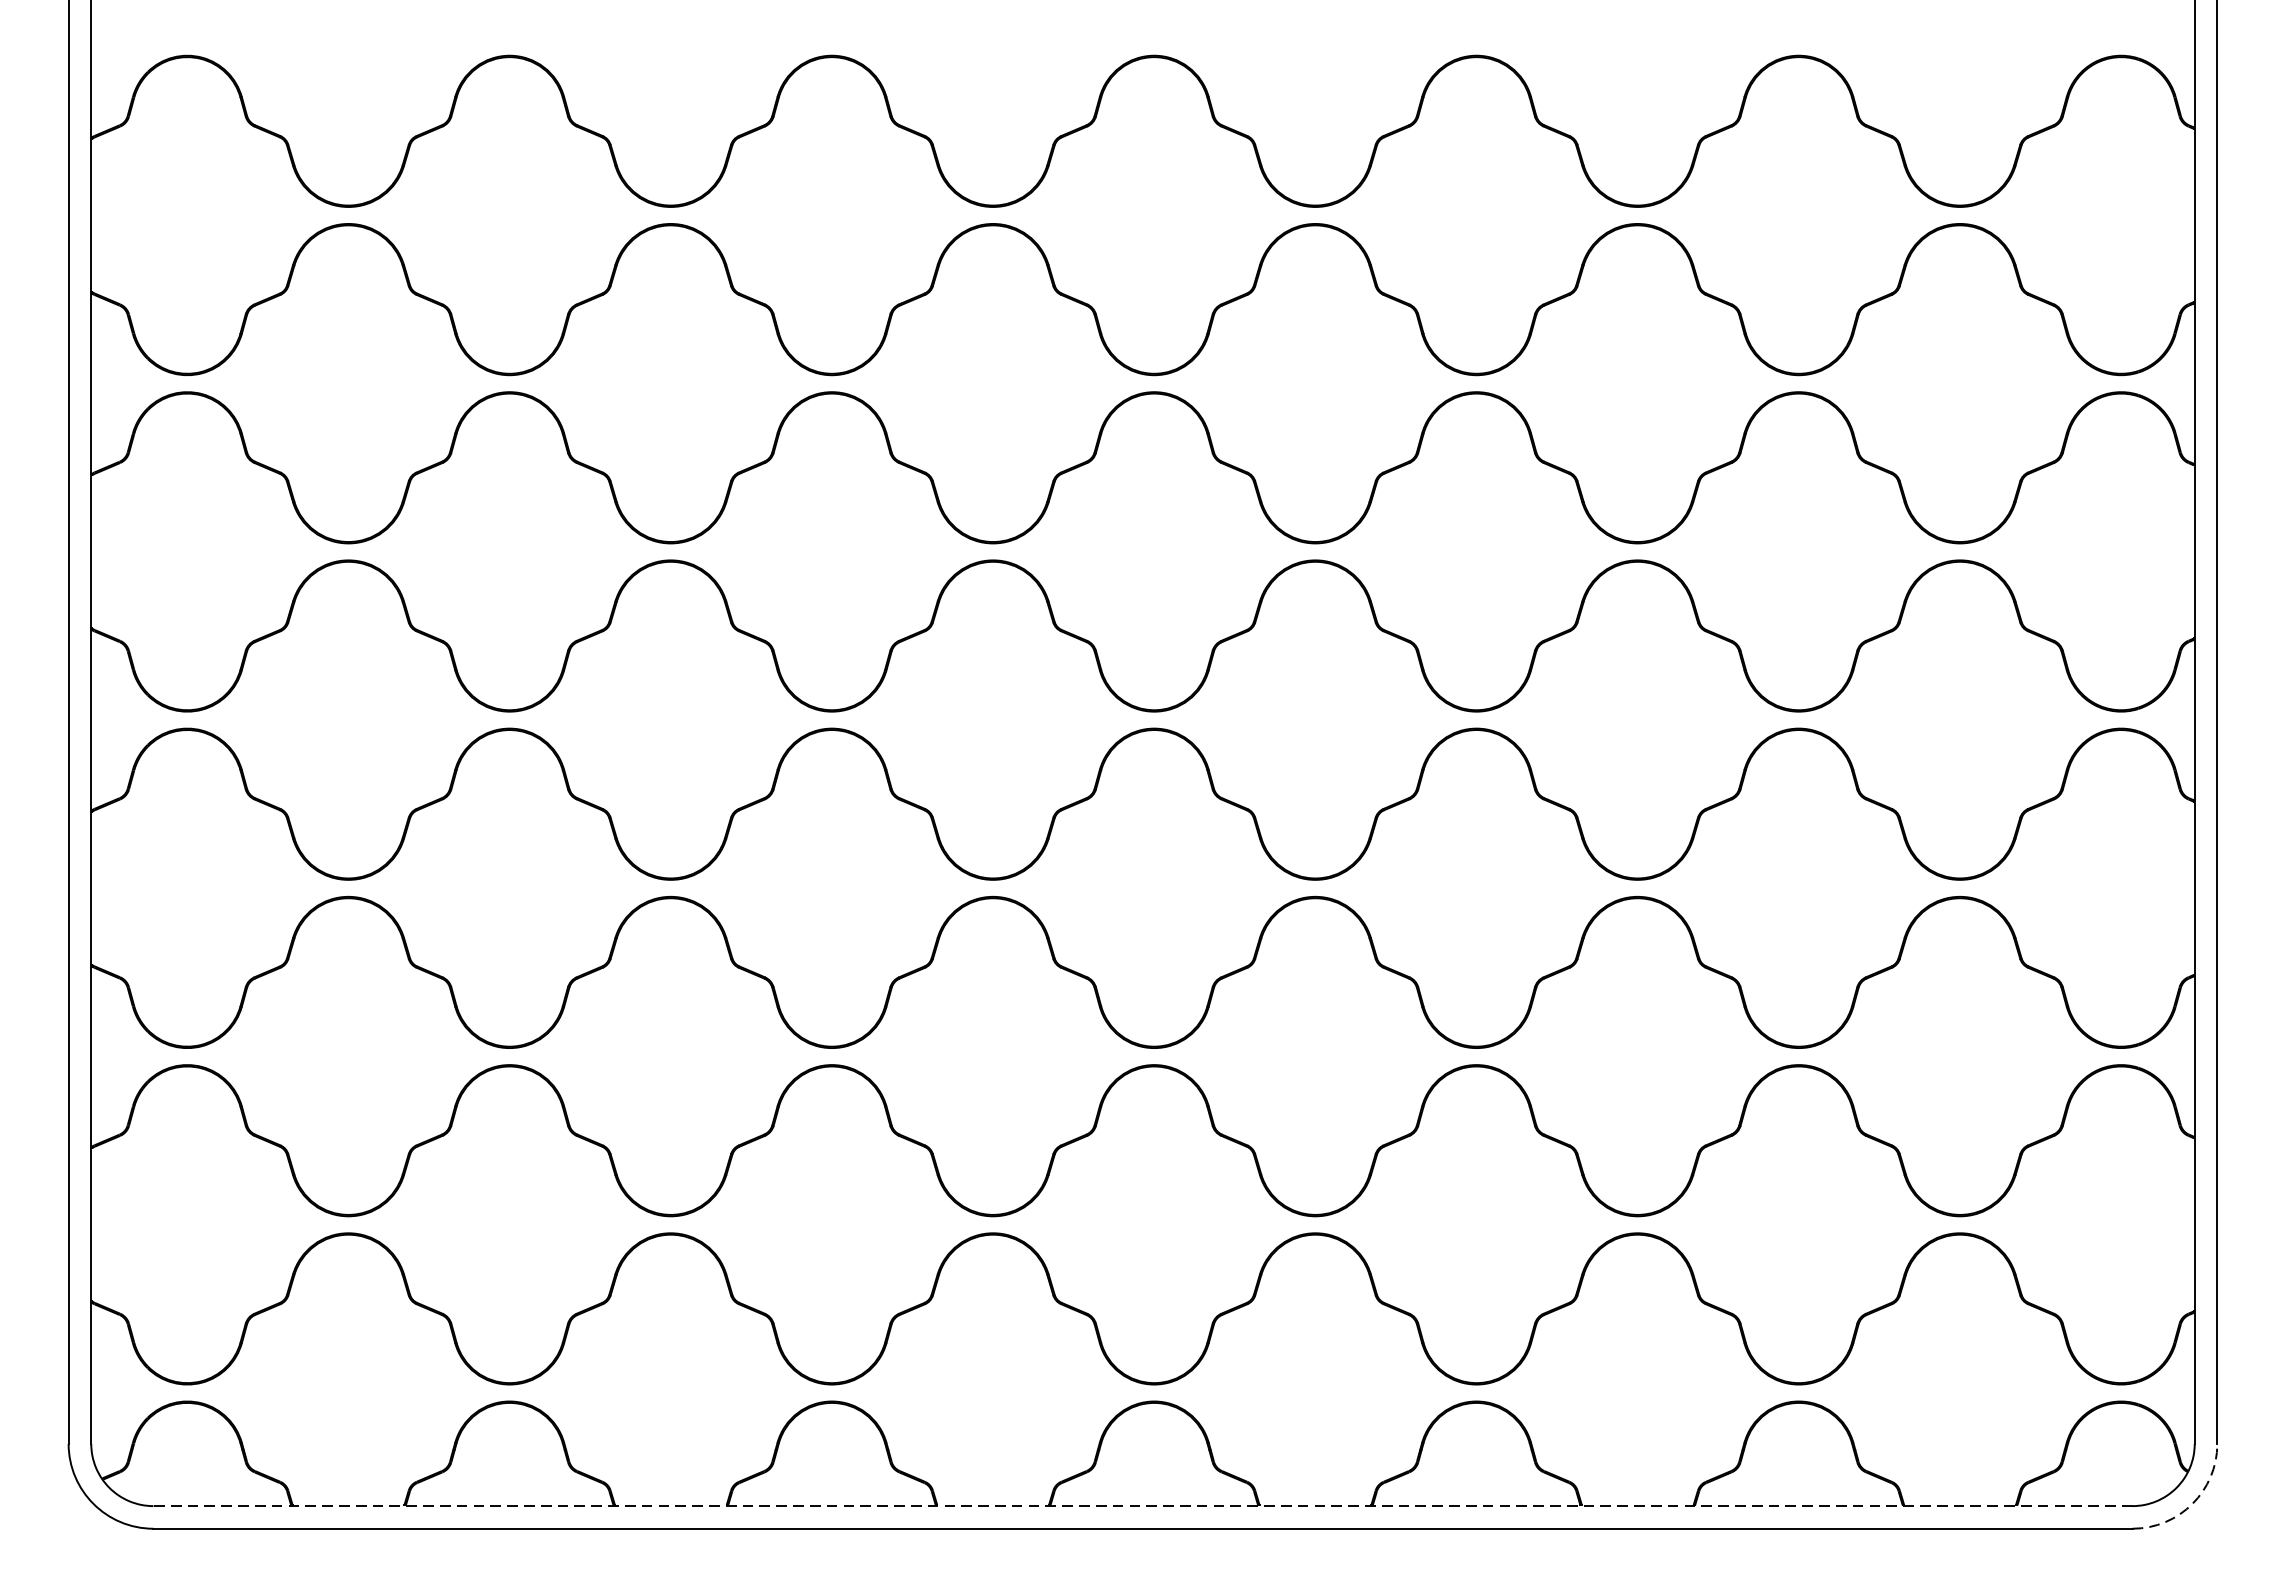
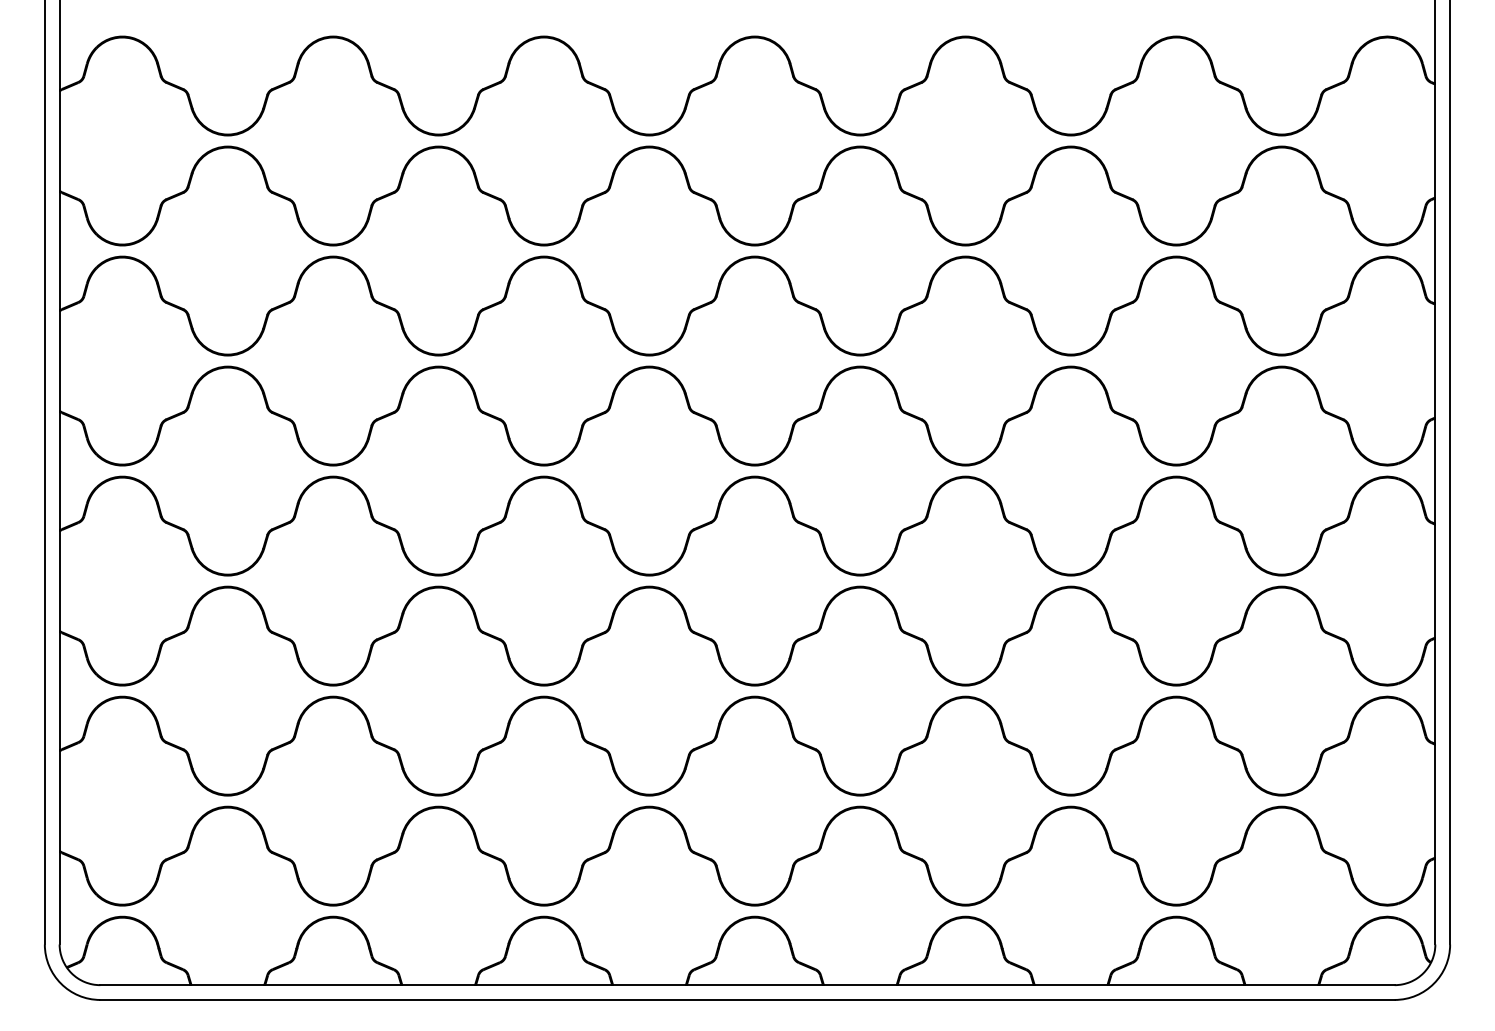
arc: (2191, 1503) -> (1433, 983), dashed -> solid
line: (1141, 1506) -> (746, 985), dashed -> solid

